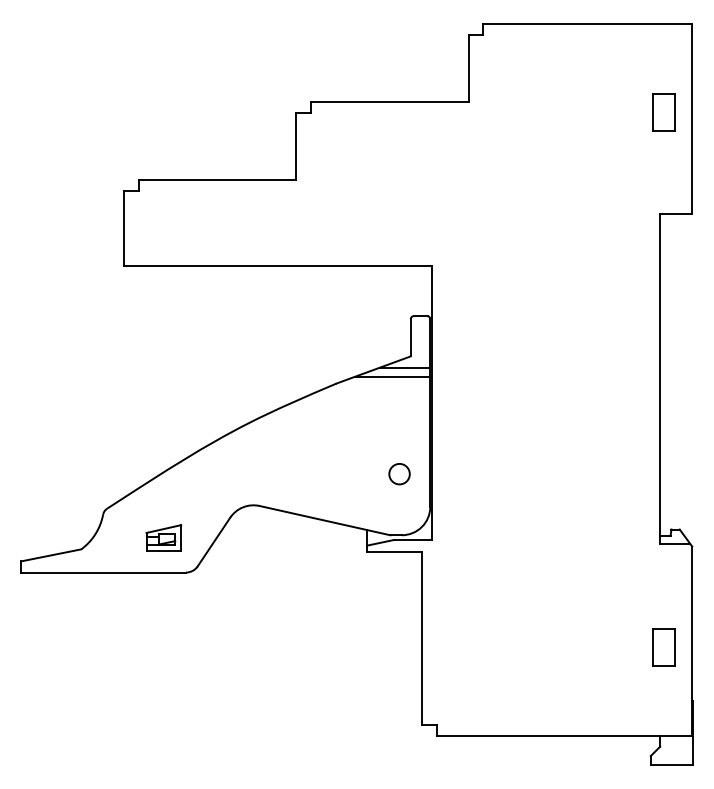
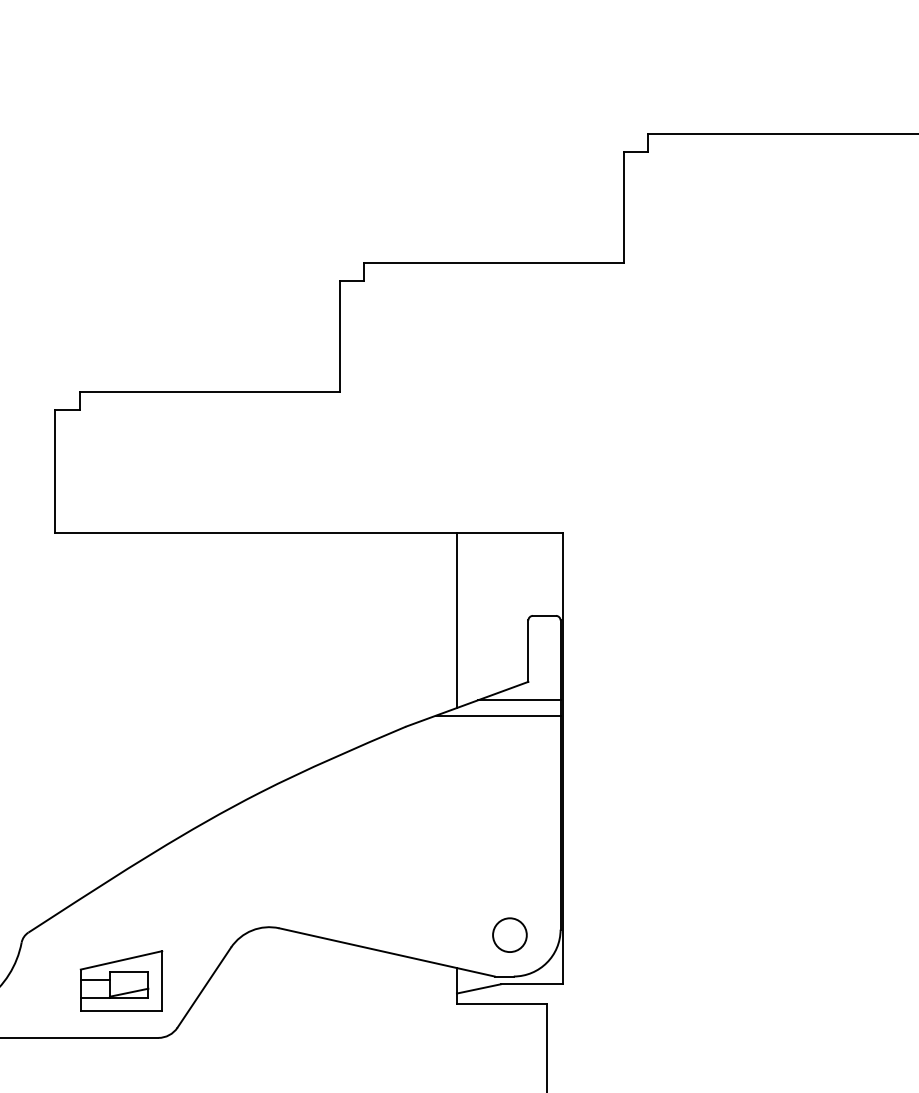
line: (367, 318) -> (457, 619), added
circle: (399, 474) -> (509, 935), moved
part: (163, 537) -> (121, 980), size x1.43

